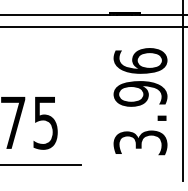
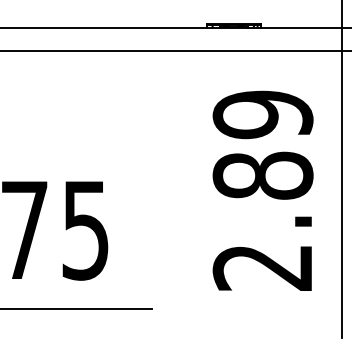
text: (140, 101) -> (263, 190), 3.96 -> 2.89

